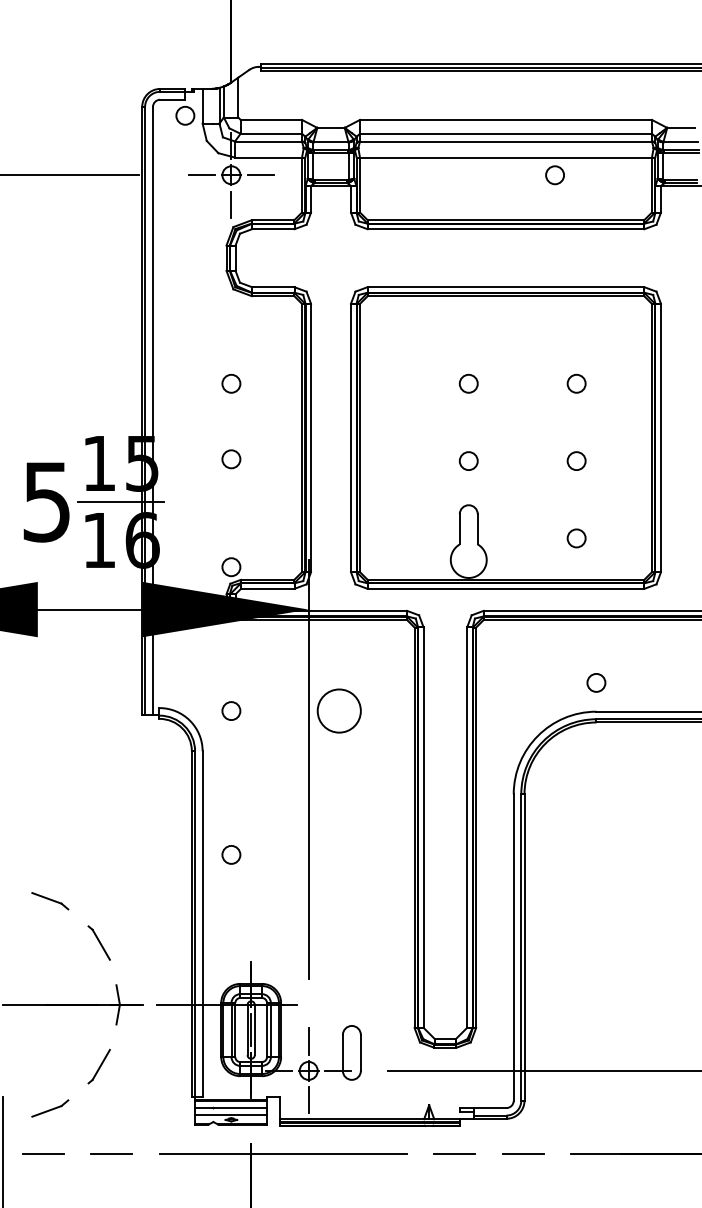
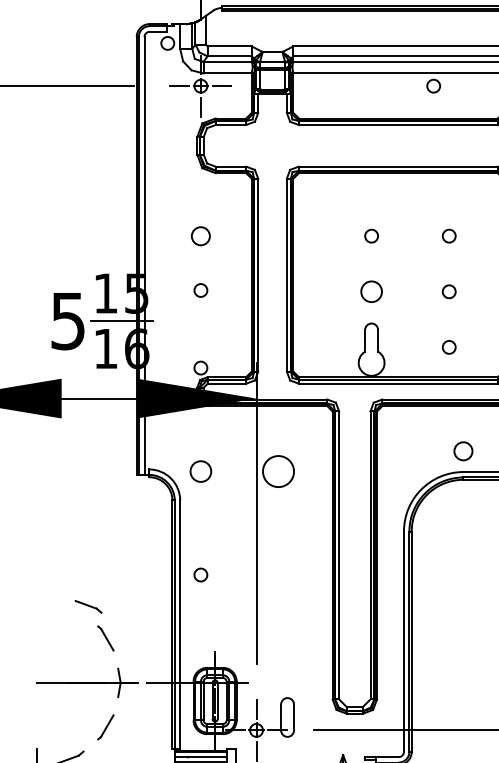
circle: (231, 383) -> (200, 235), size x1.4
circle: (468, 461) -> (371, 292), size x1.6
circle: (596, 682) -> (463, 451), size x1.4
circle: (231, 711) -> (200, 471), size x1.6
part: (50, 901) -> (88, 607), moved

